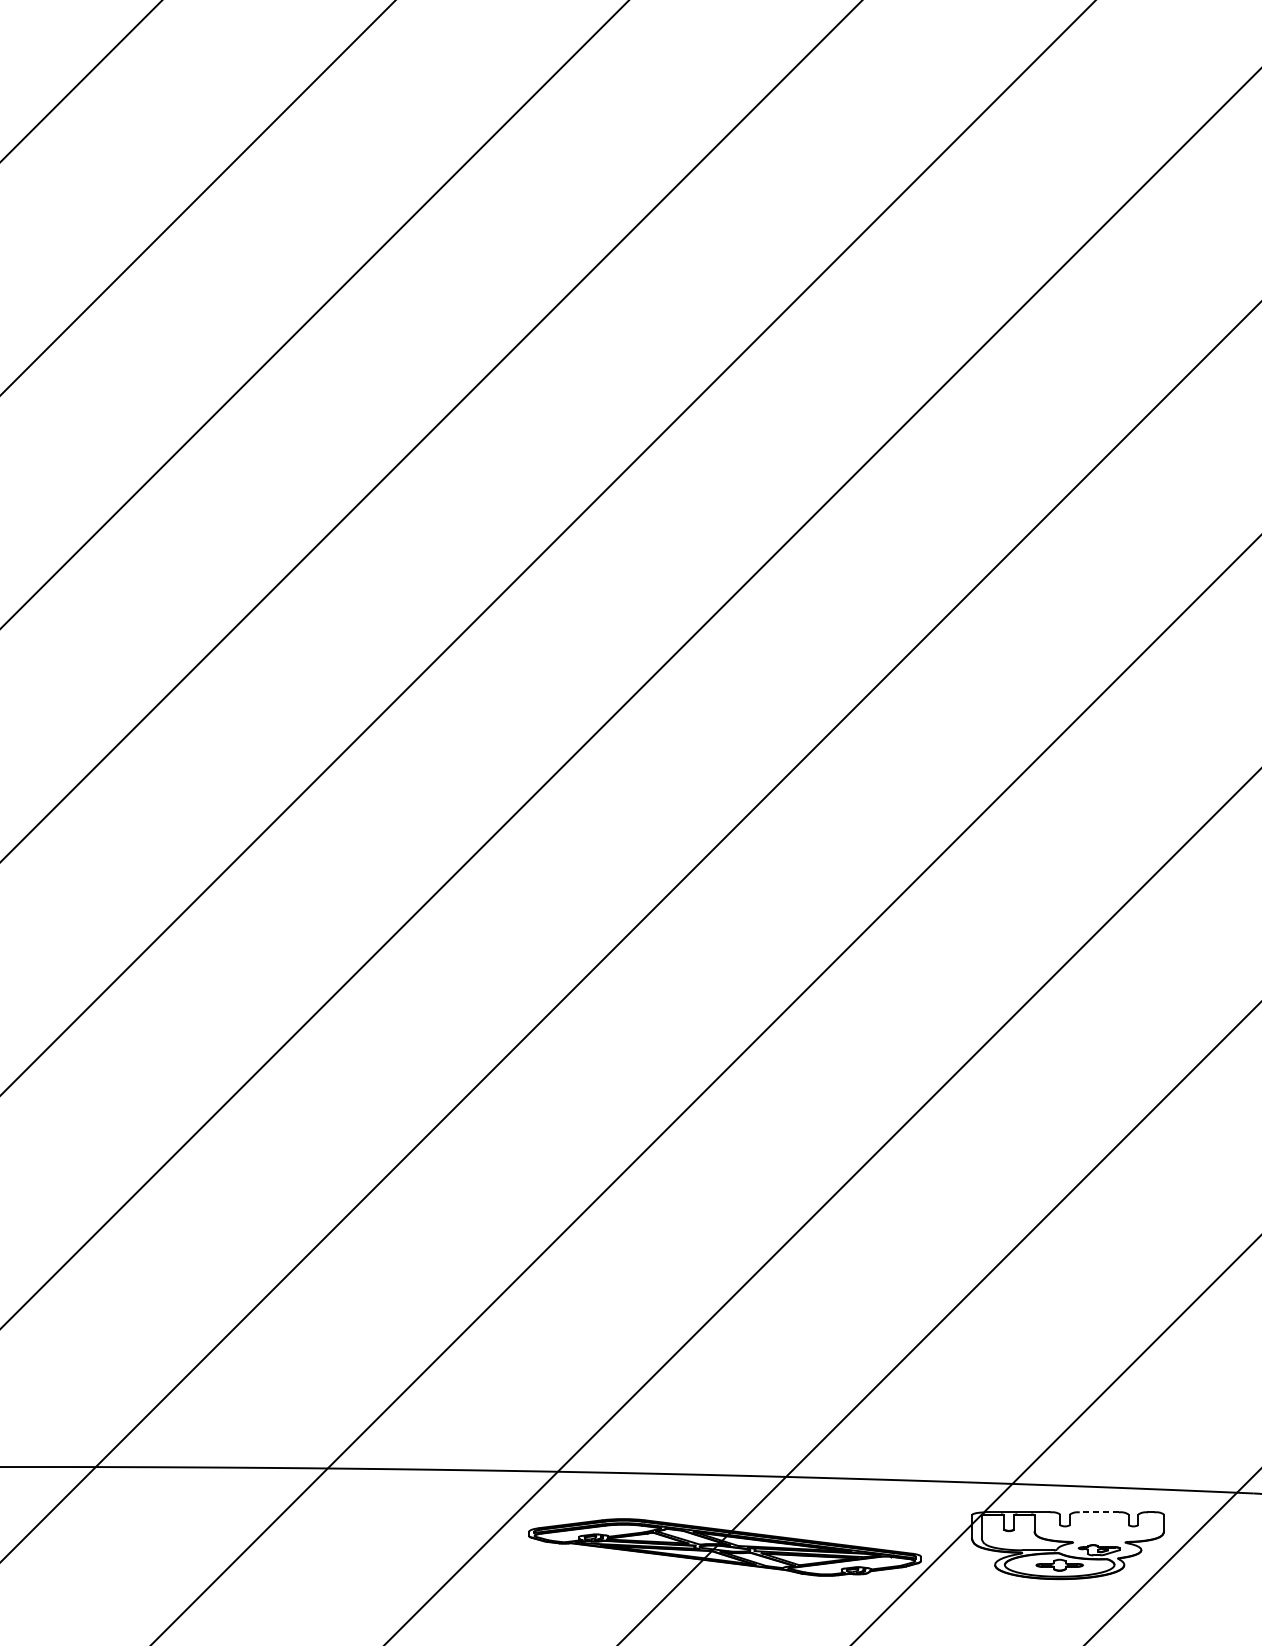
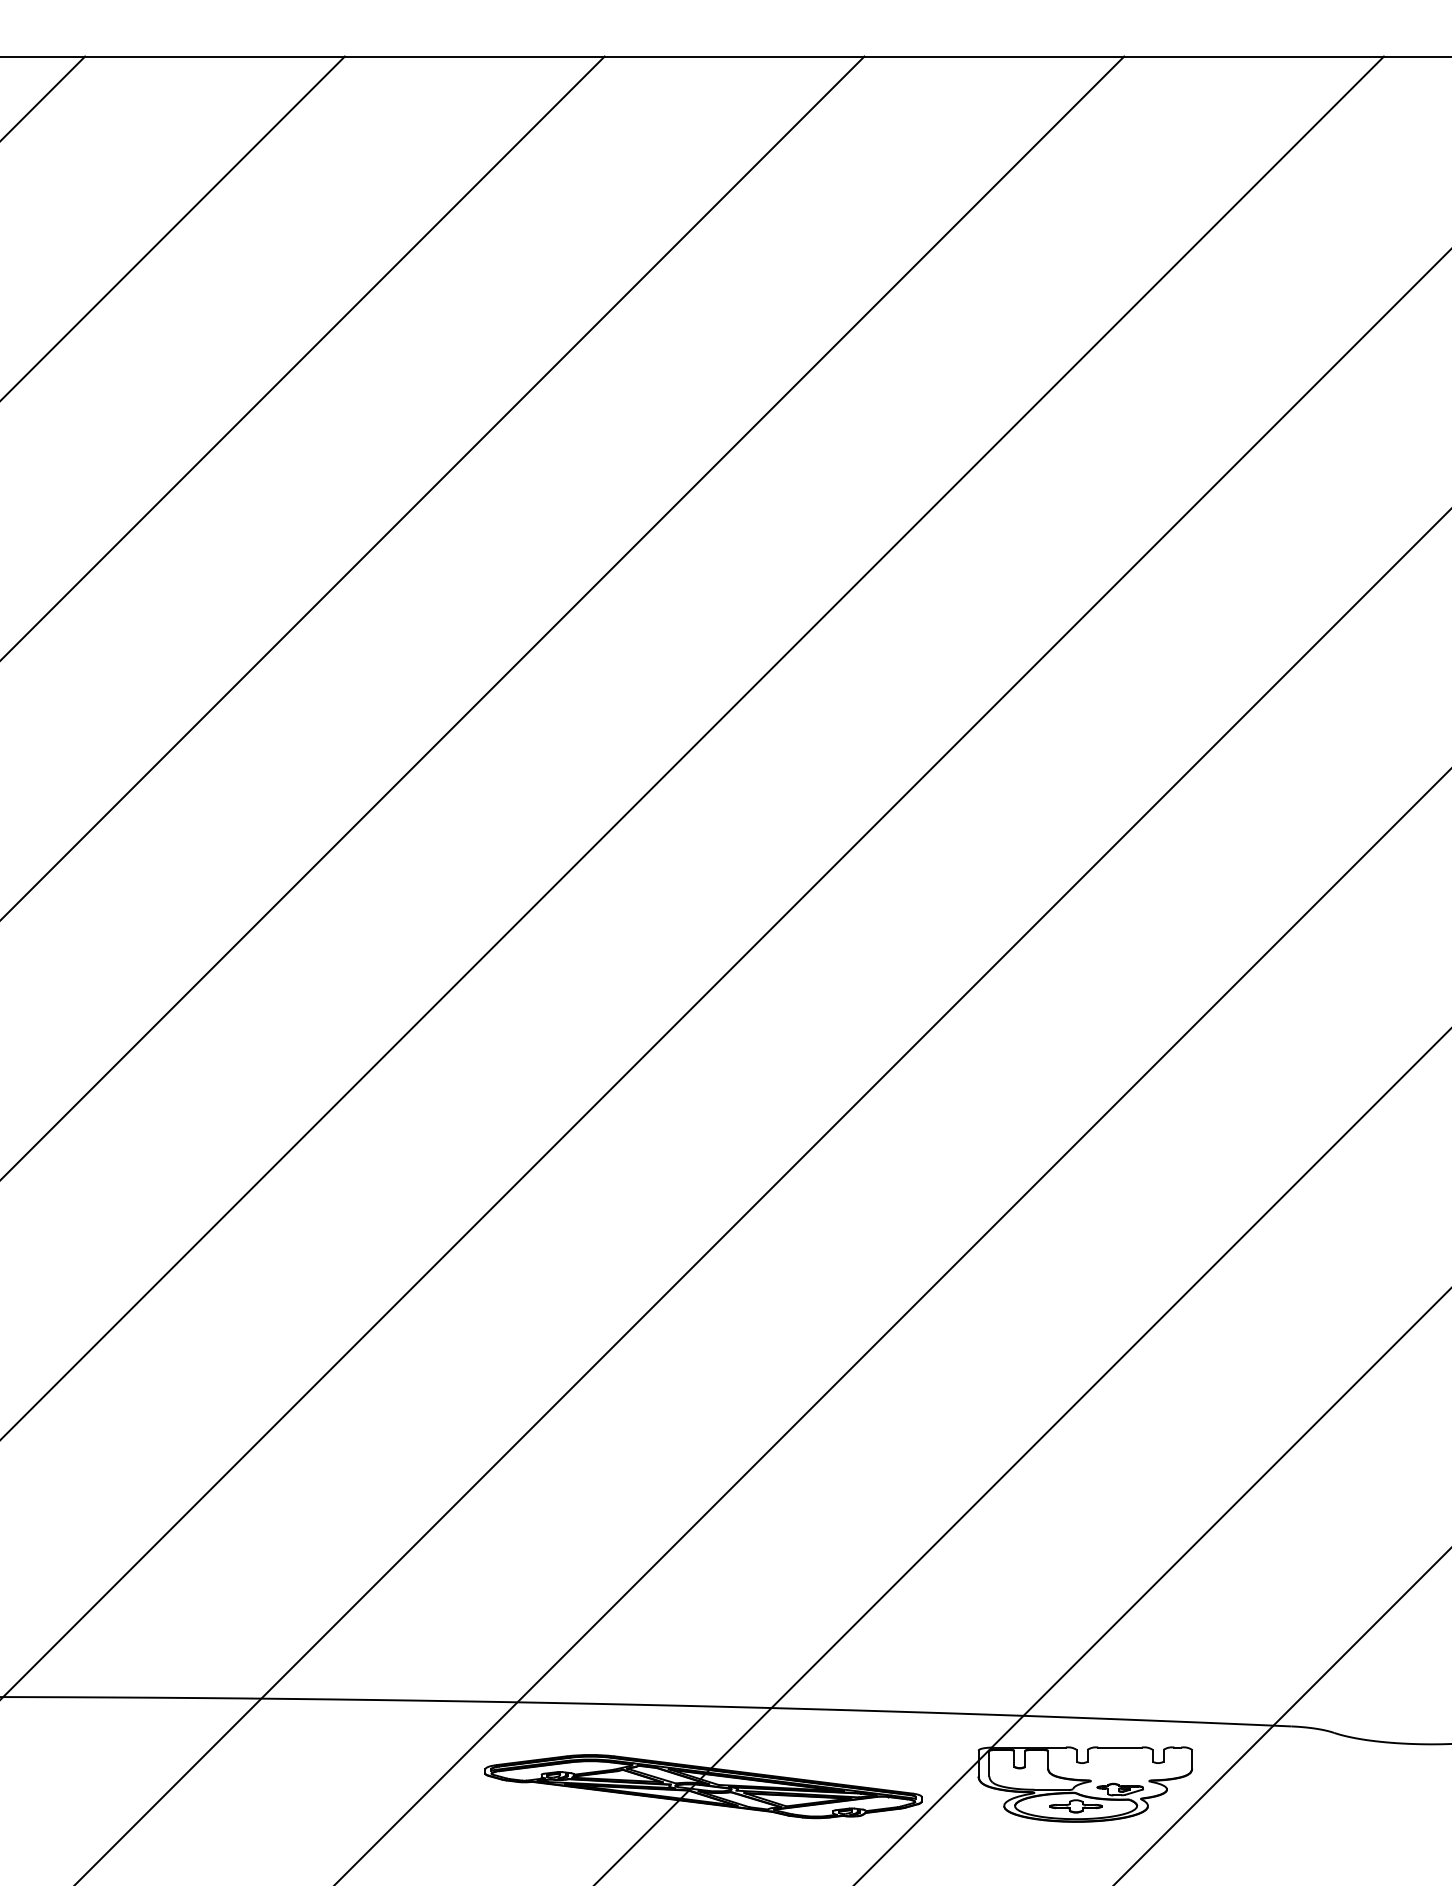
line: (1099, 1512) -> (1120, 1747), dashed -> solid

